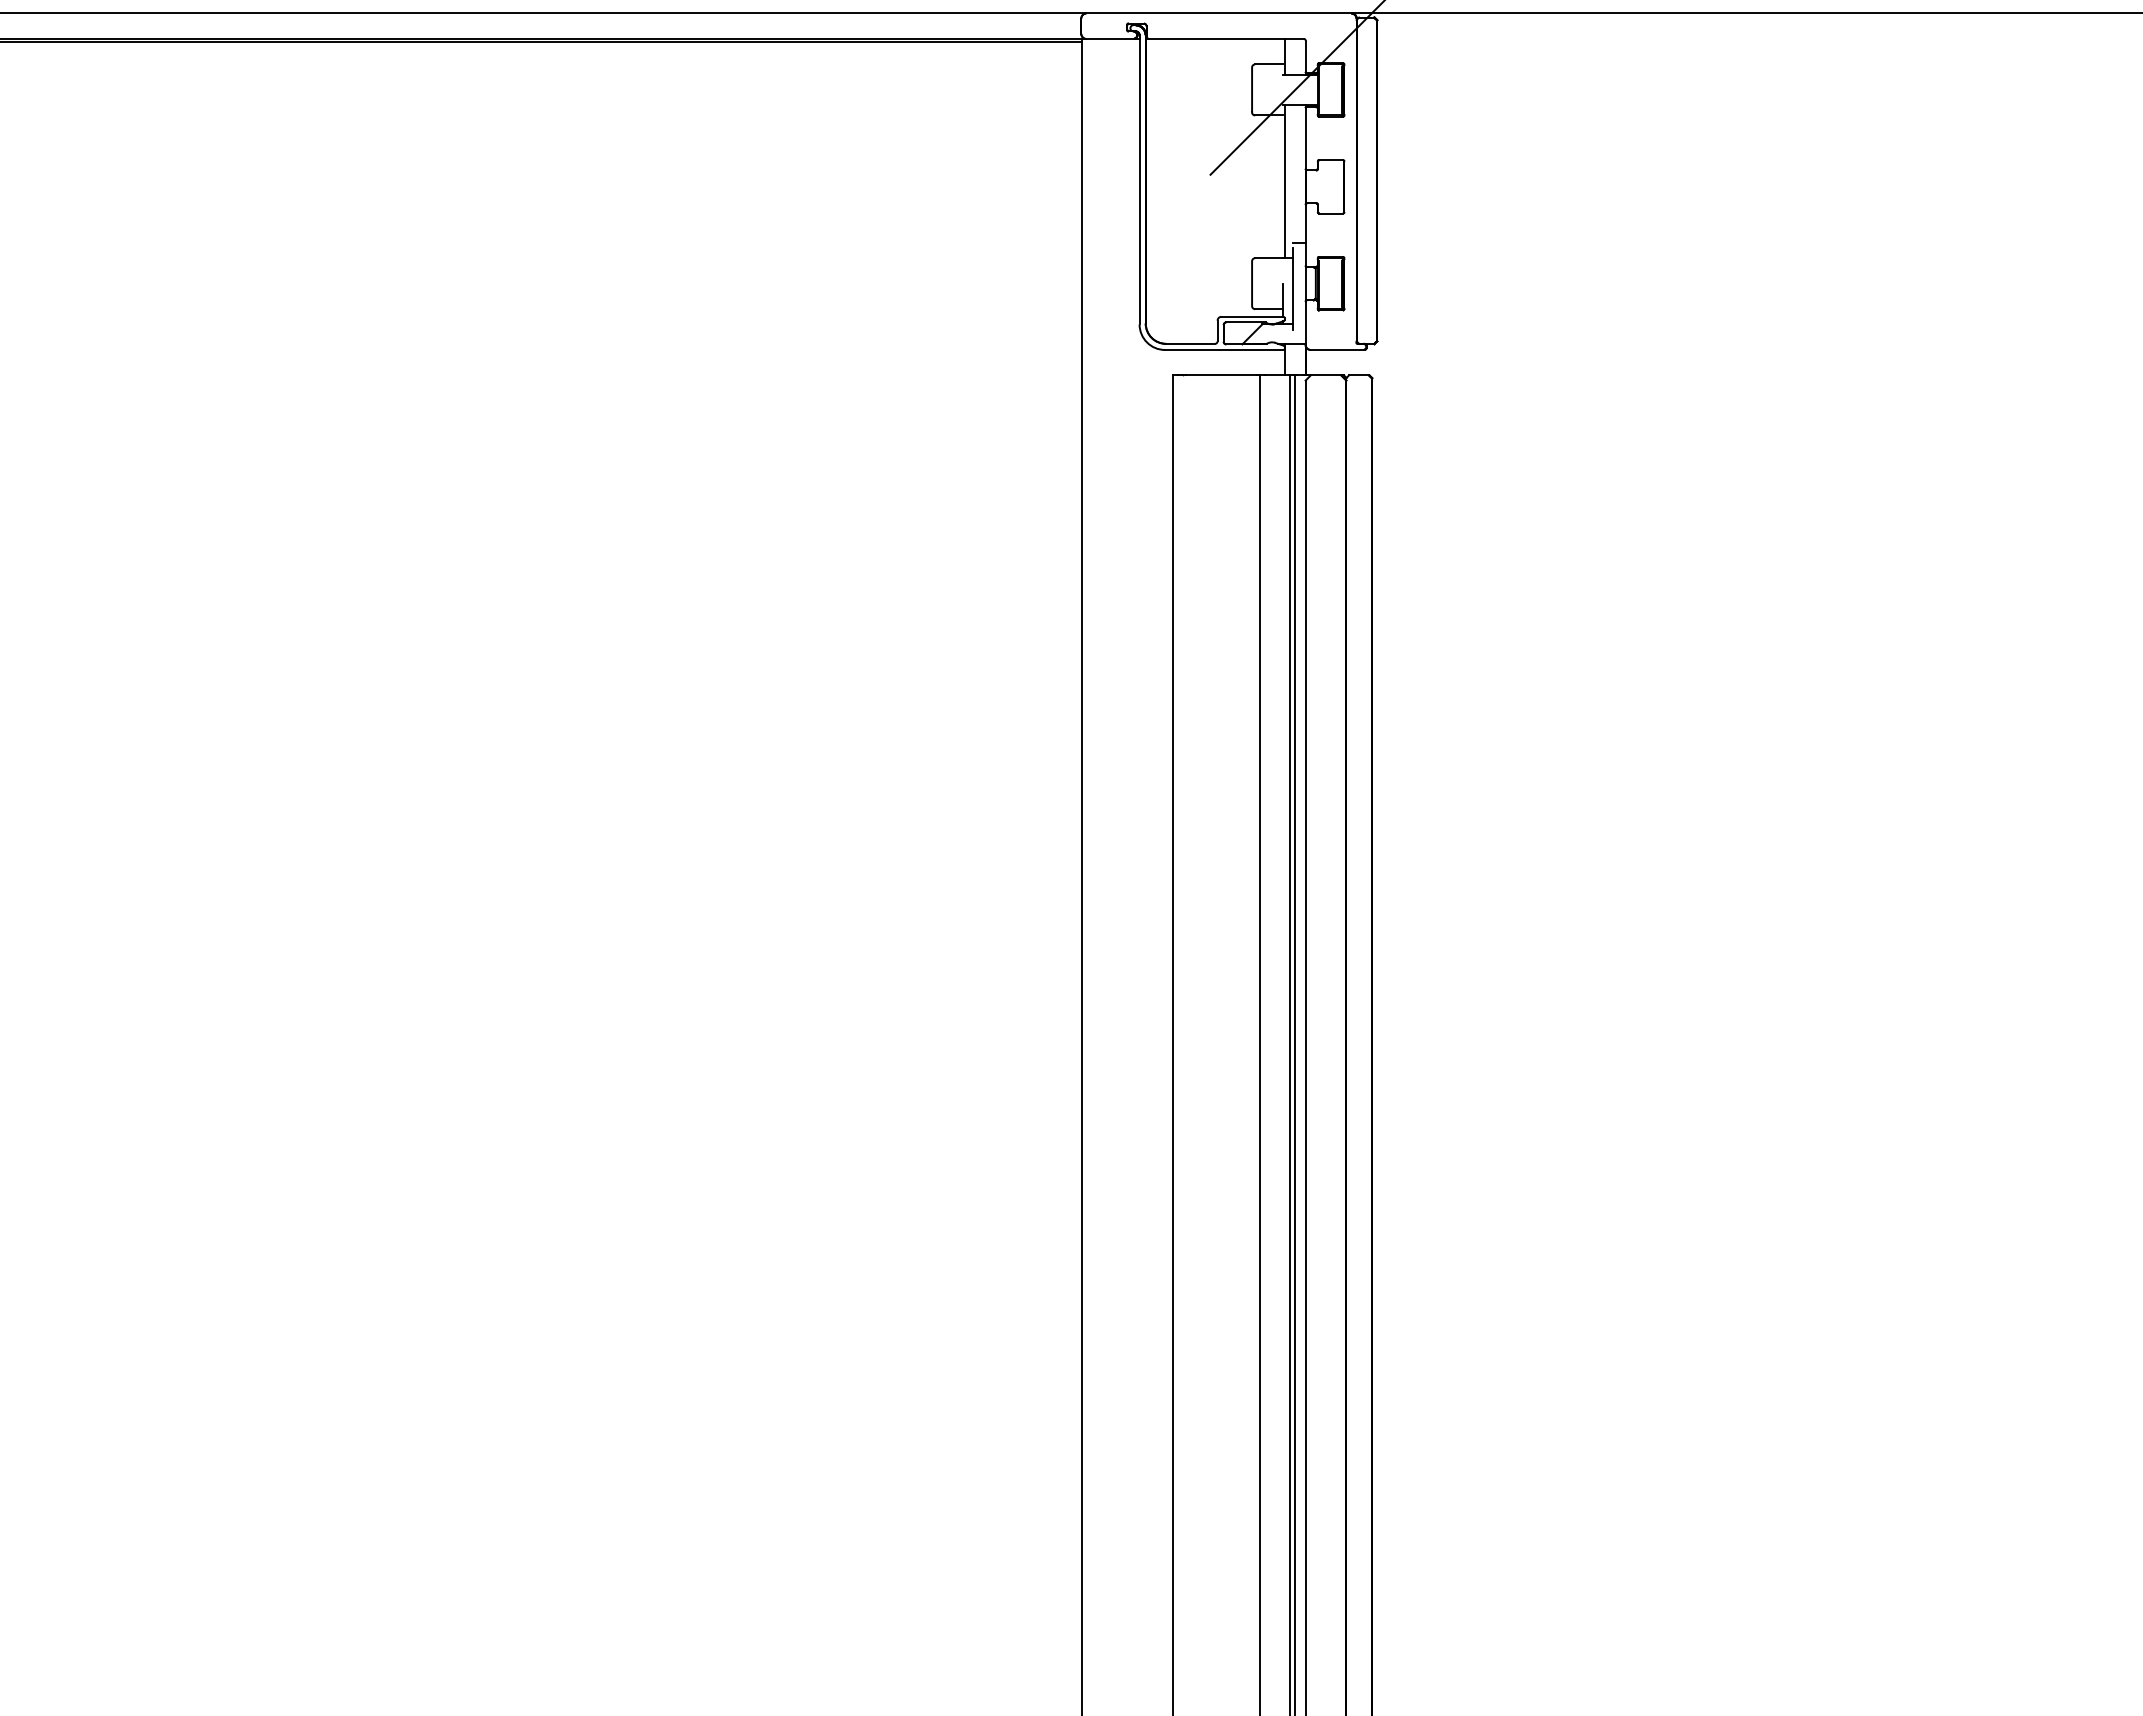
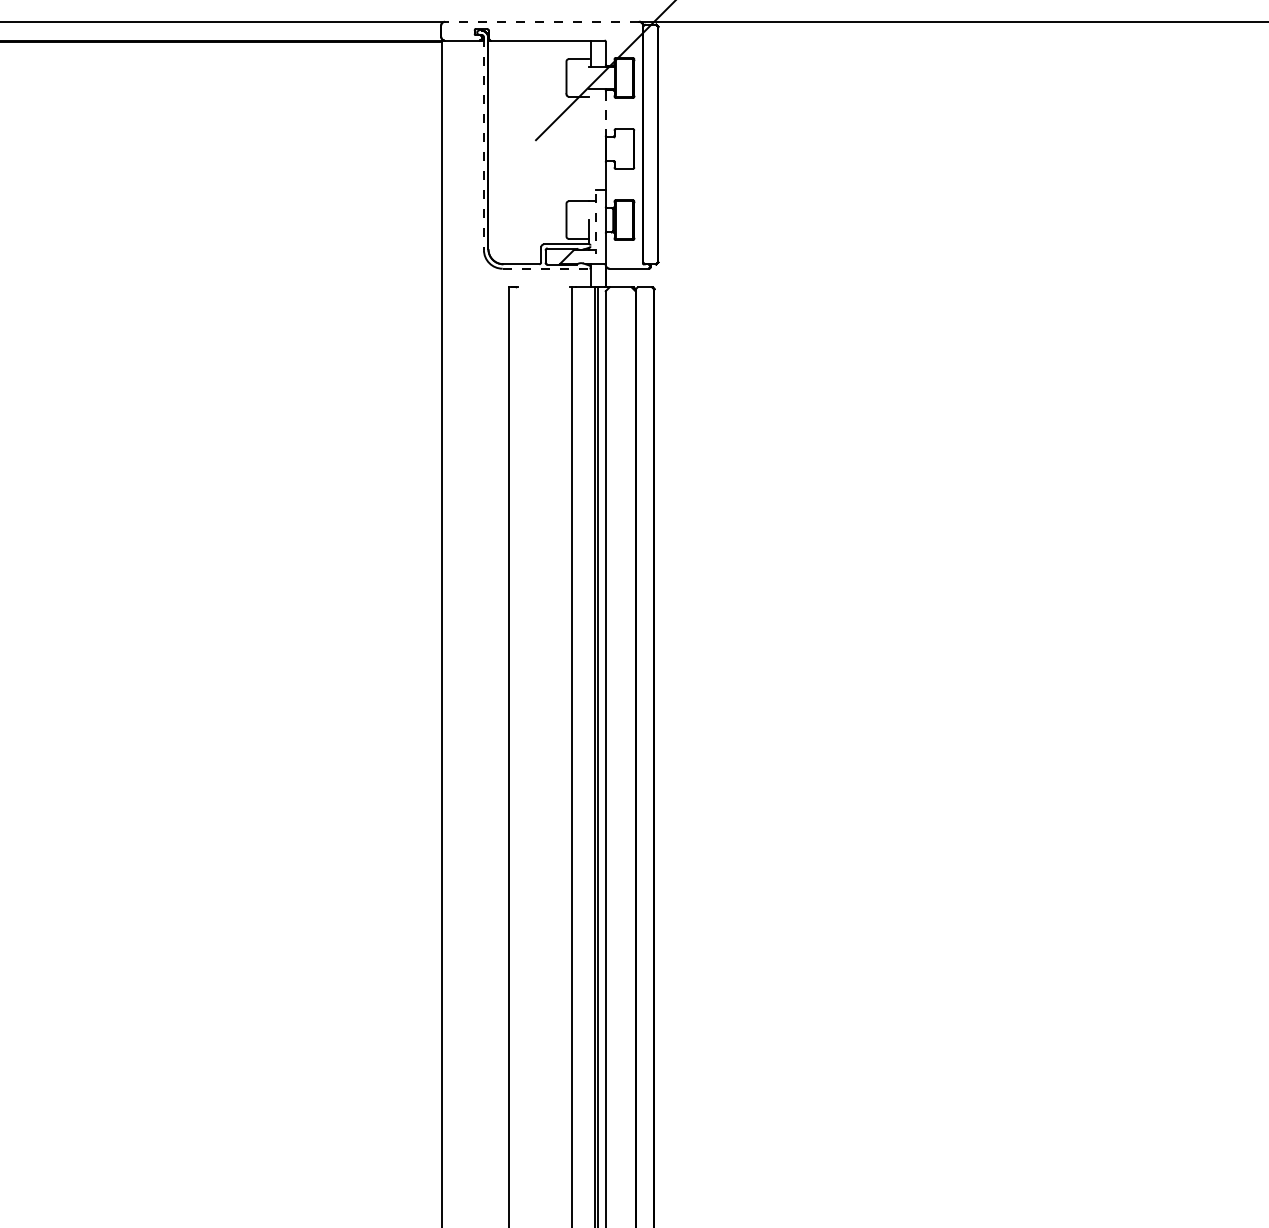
line: (1218, 13) -> (541, 21), solid -> dashed
line: (1305, 138) -> (605, 113), solid -> dashed
line: (1139, 179) -> (483, 143), solid -> dashed
line: (1285, 181) -> (591, 145), removed
line: (1292, 288) -> (596, 223), solid -> dashed
line: (1224, 349) -> (546, 268), solid -> dashed
line: (1221, 375) -> (544, 287), removed

